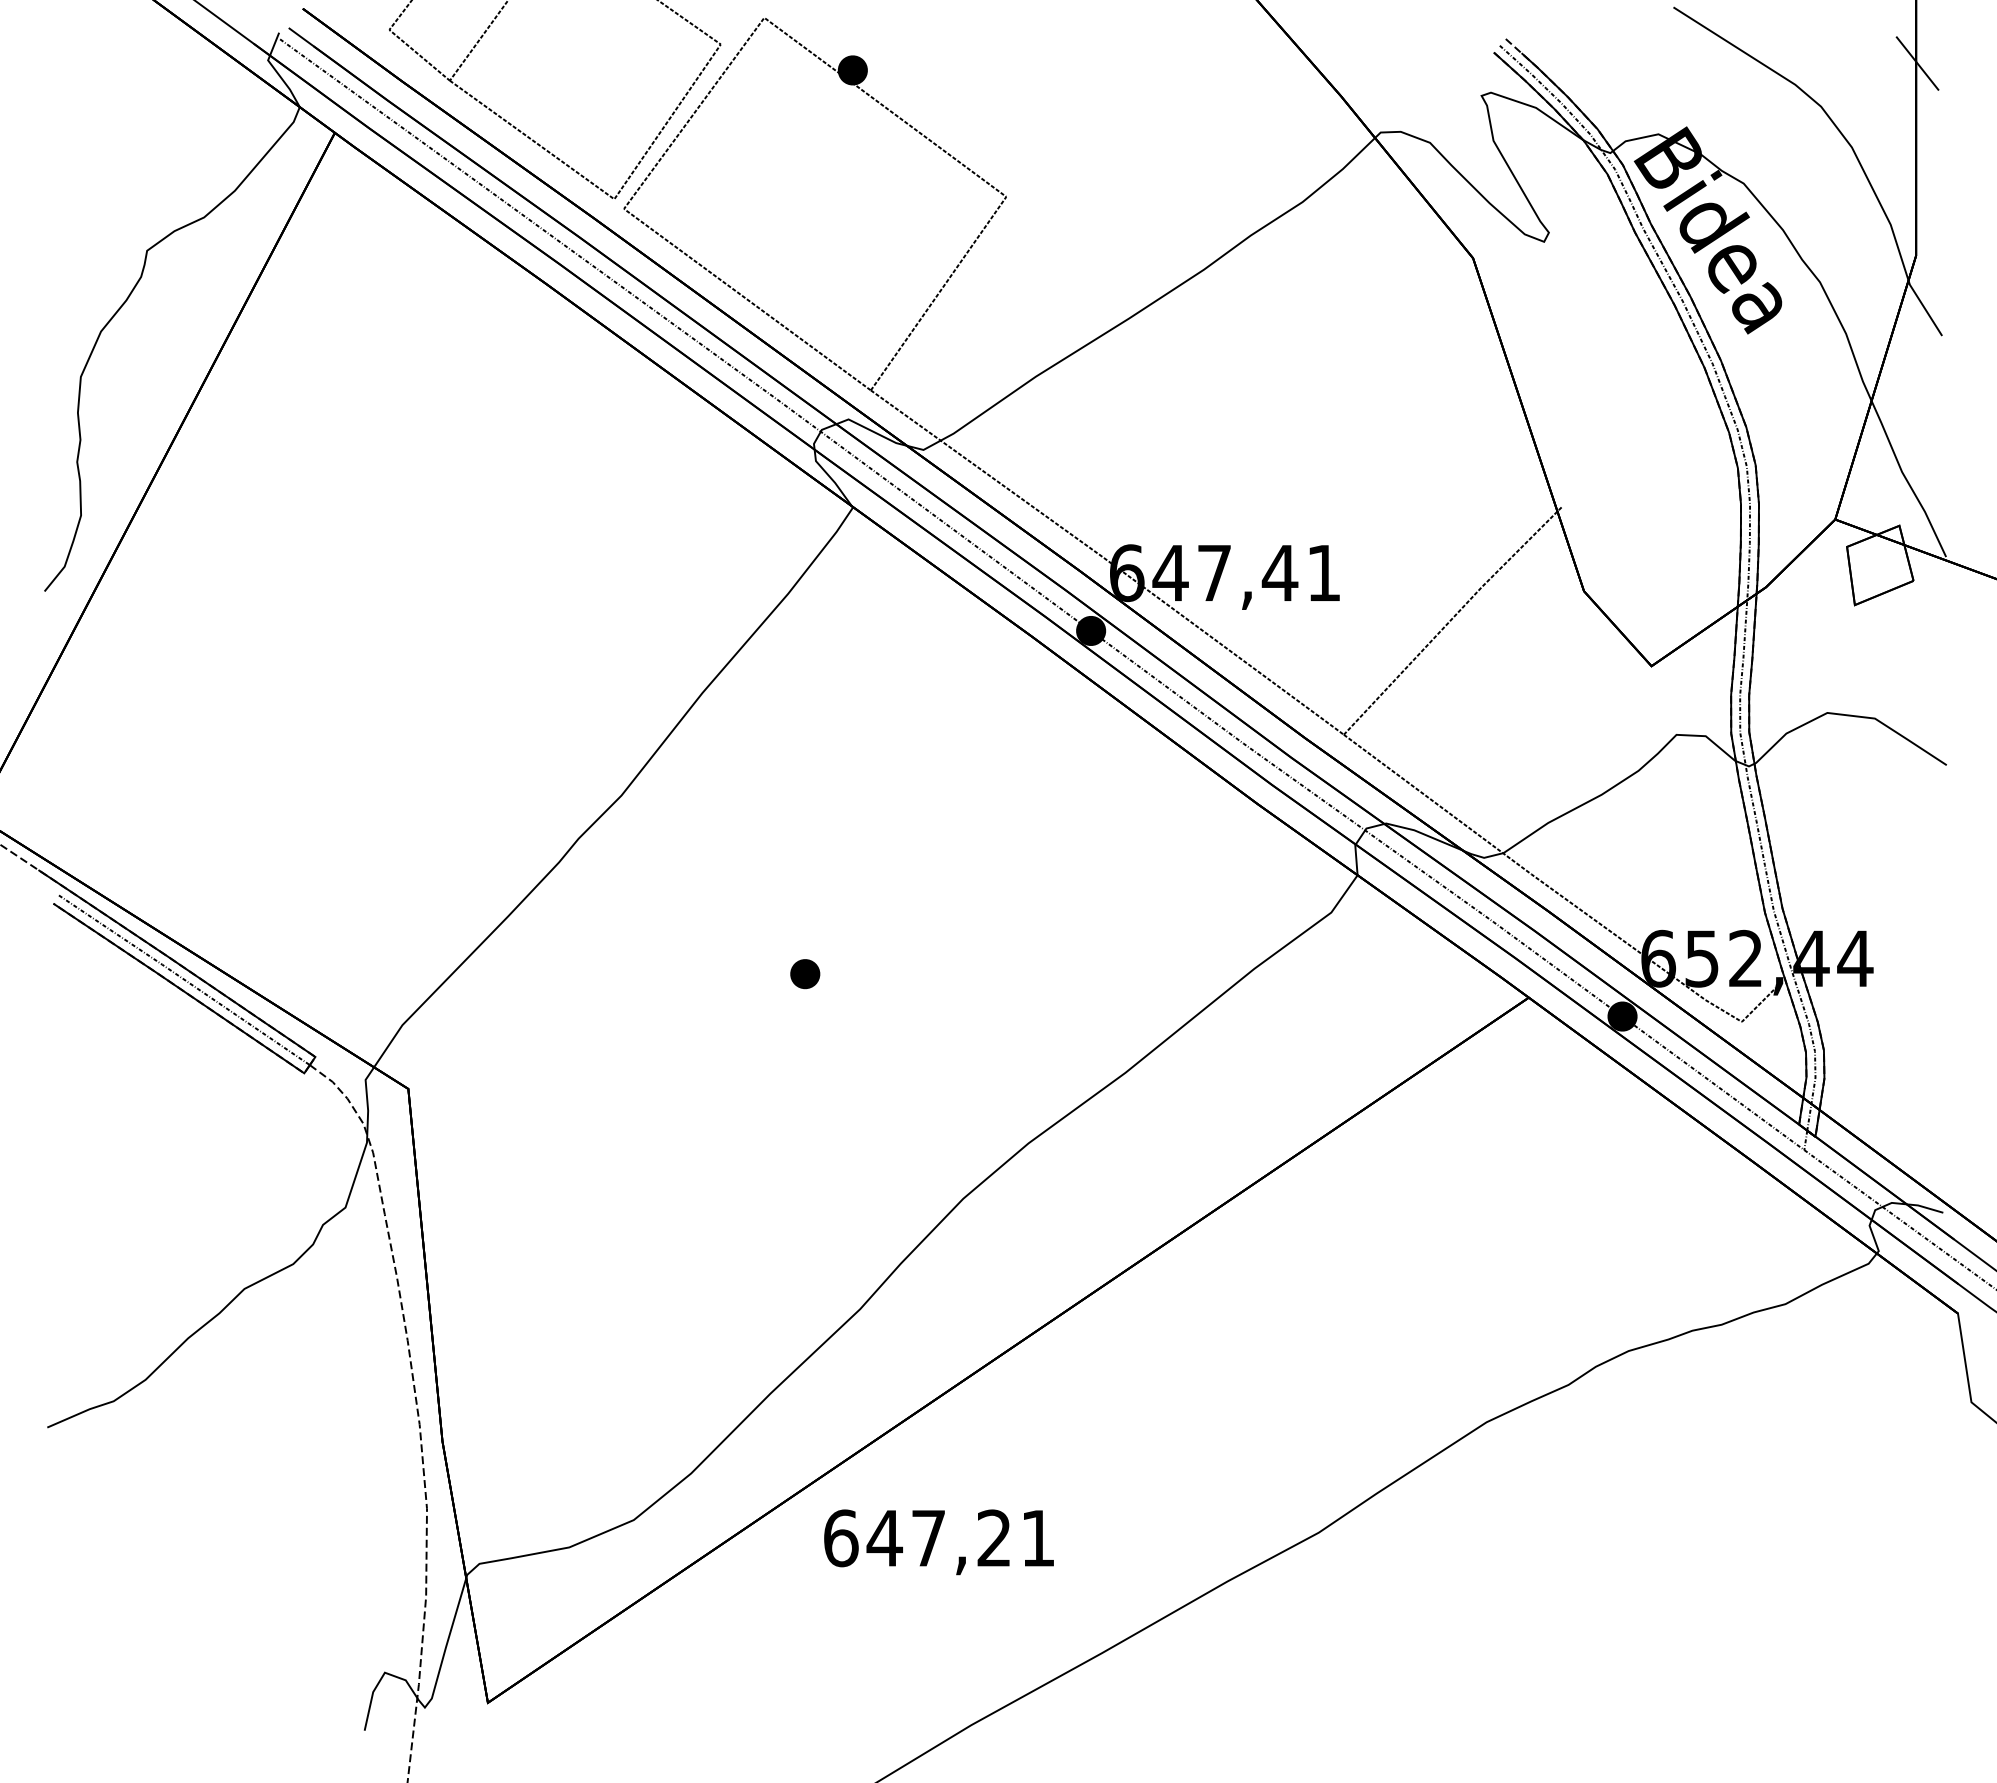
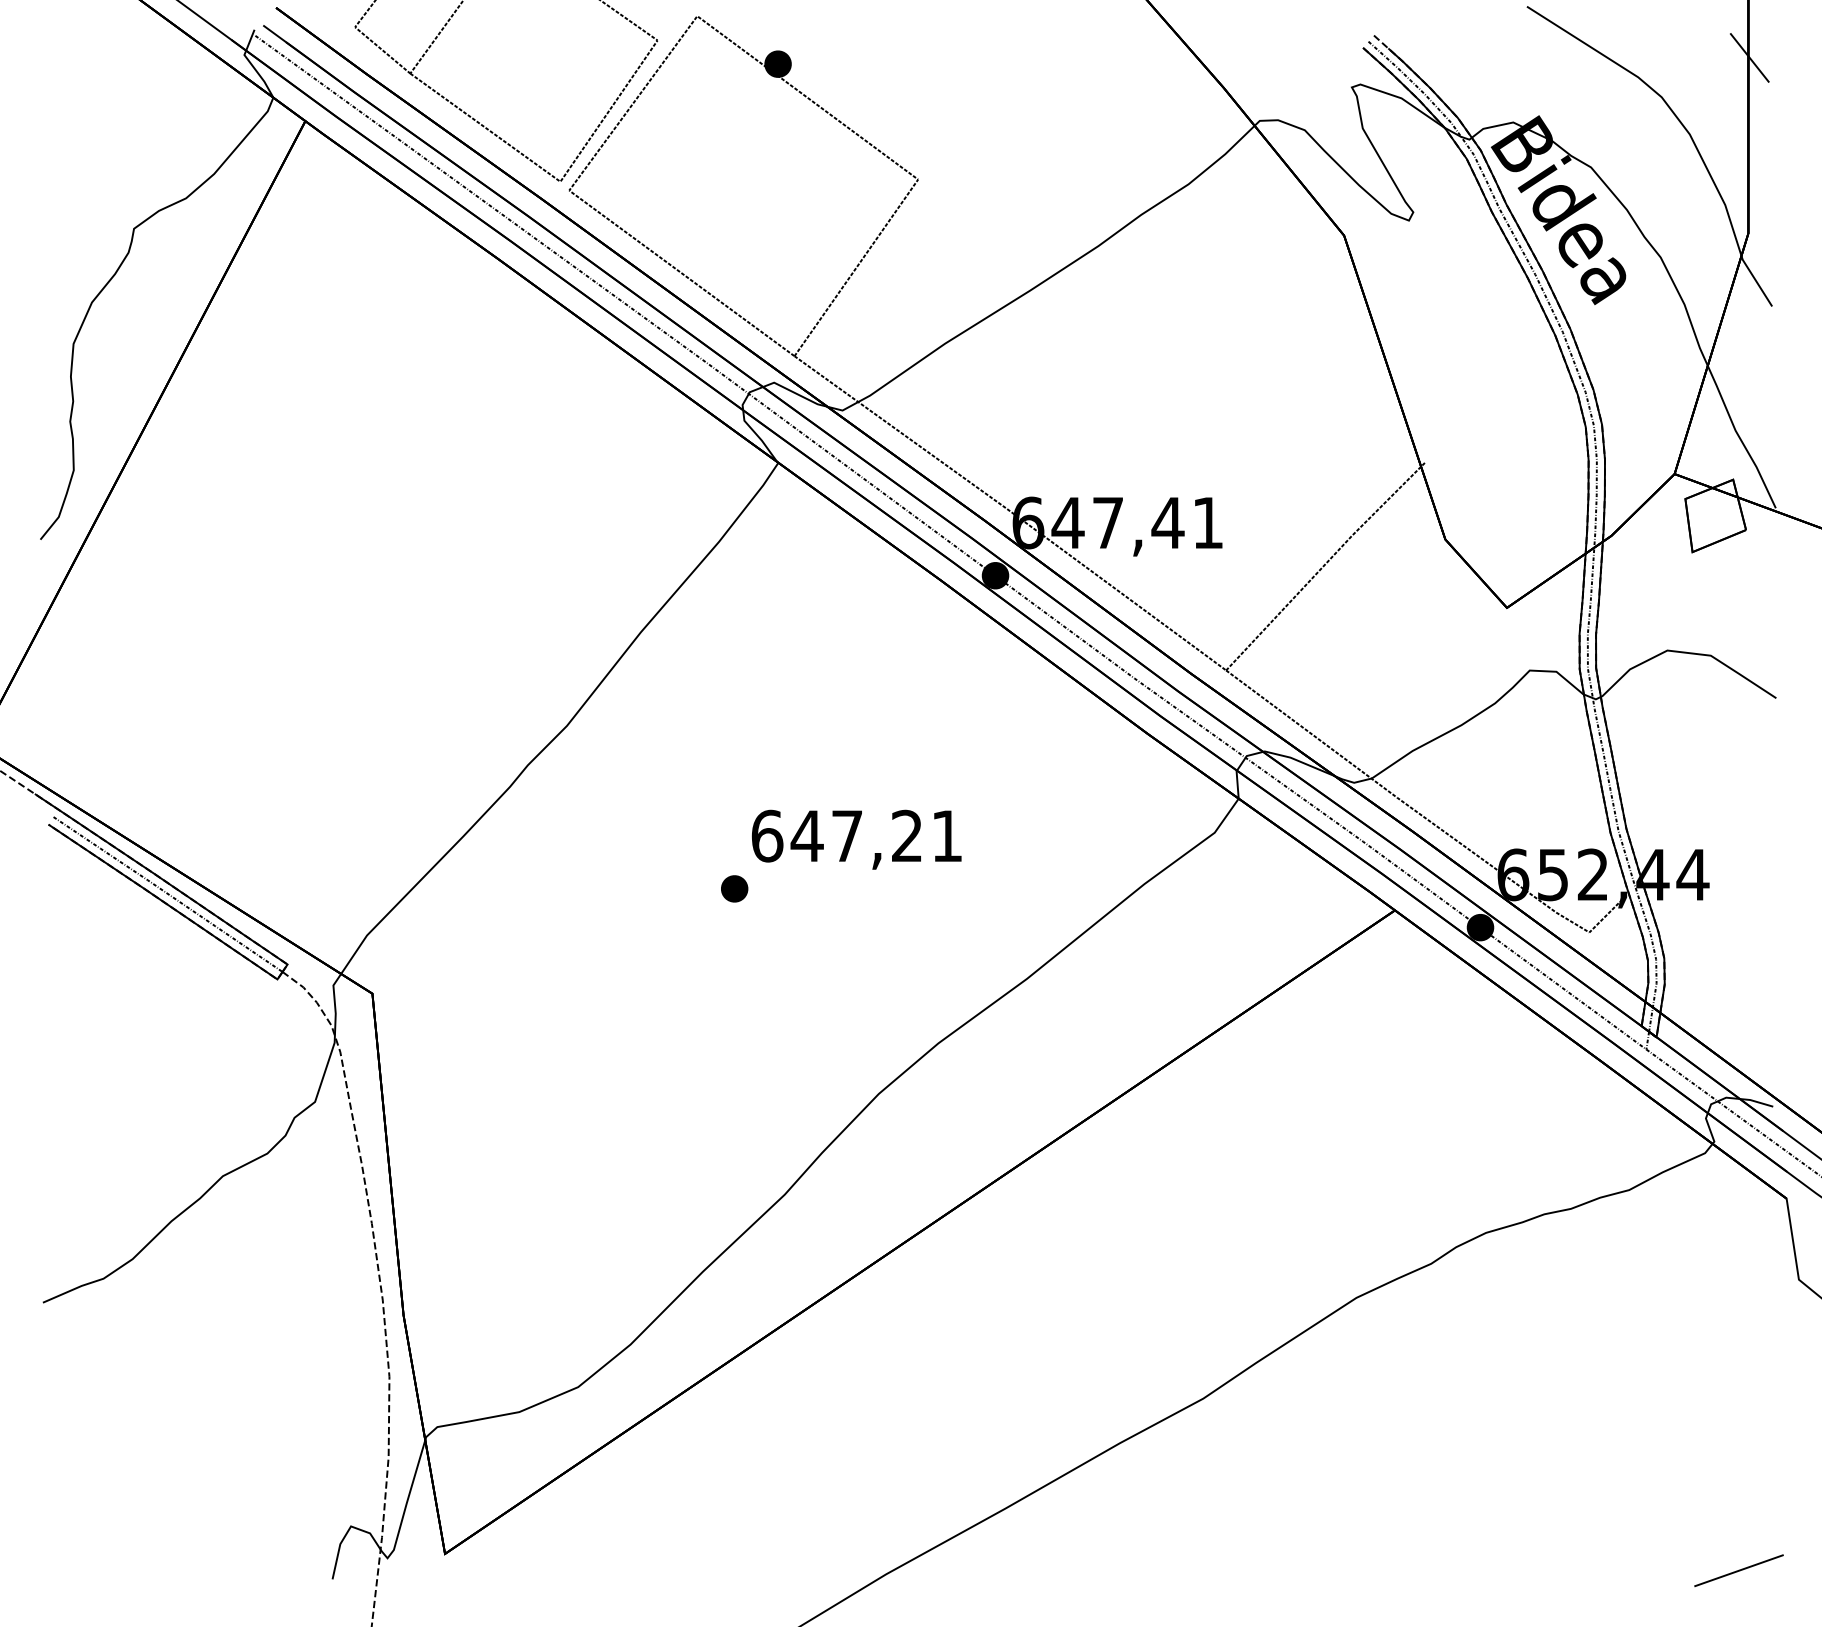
text: (938, 1542) -> (856, 839), moved
line: (1905, 1721) -> (1738, 1570), added

